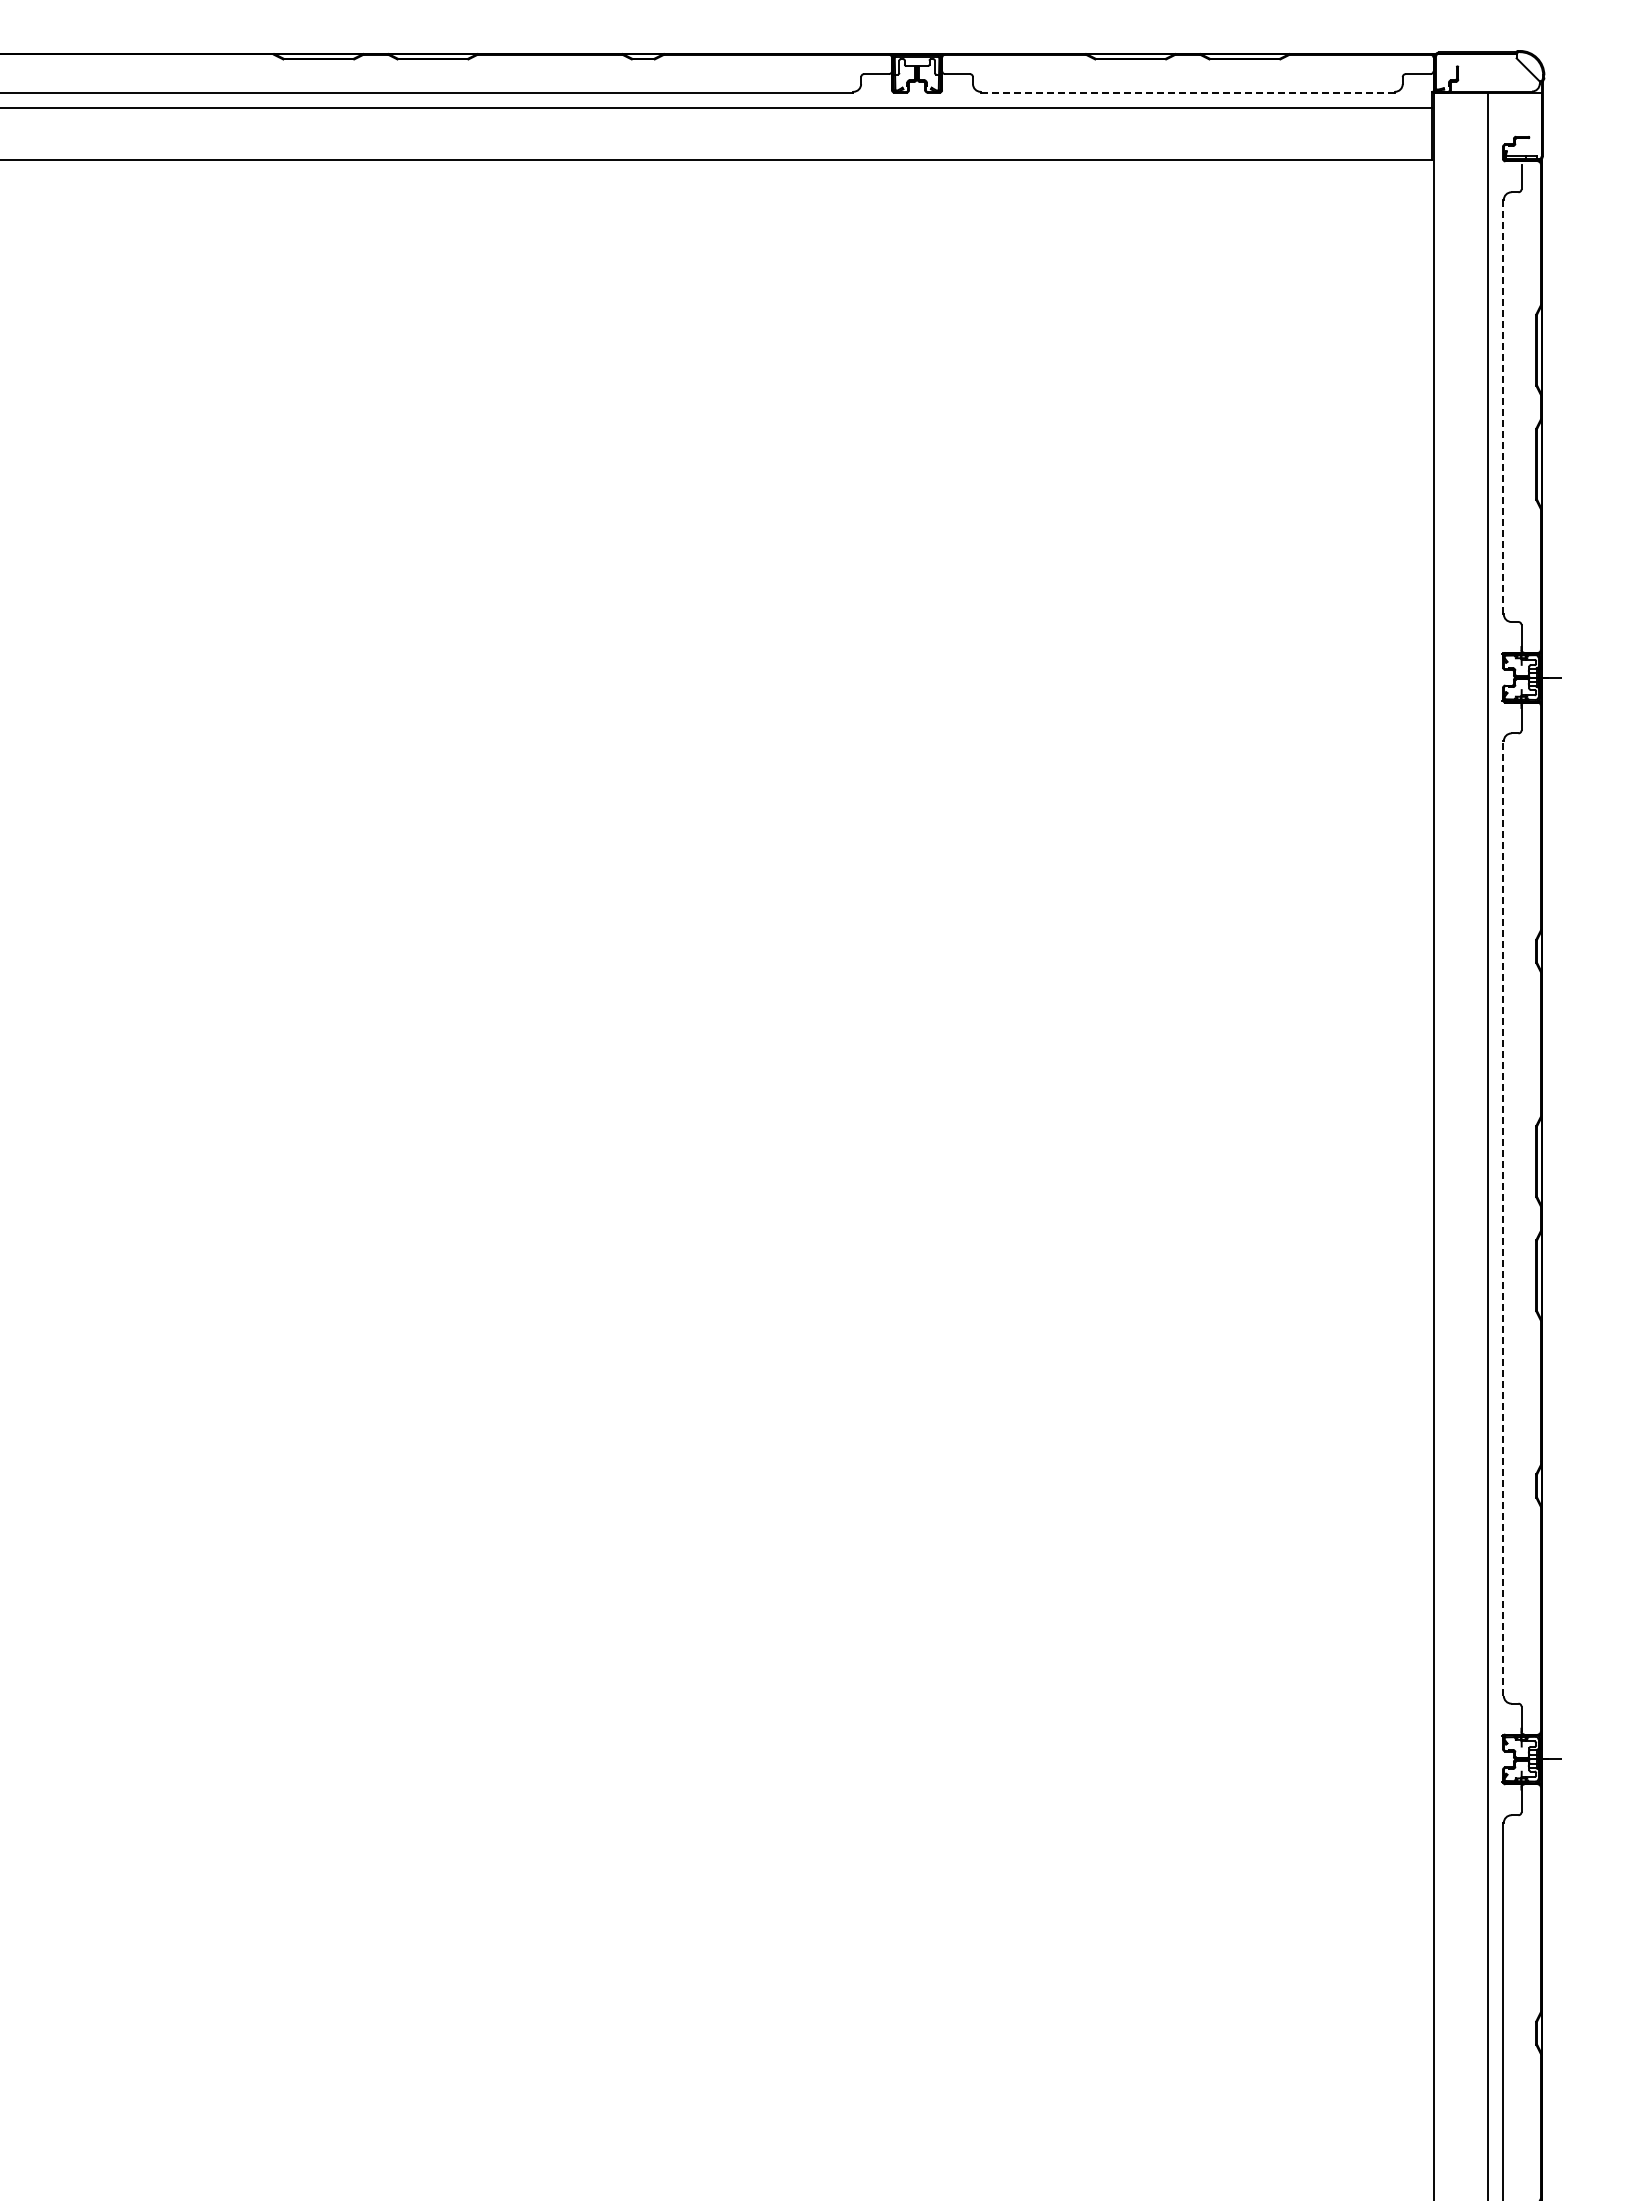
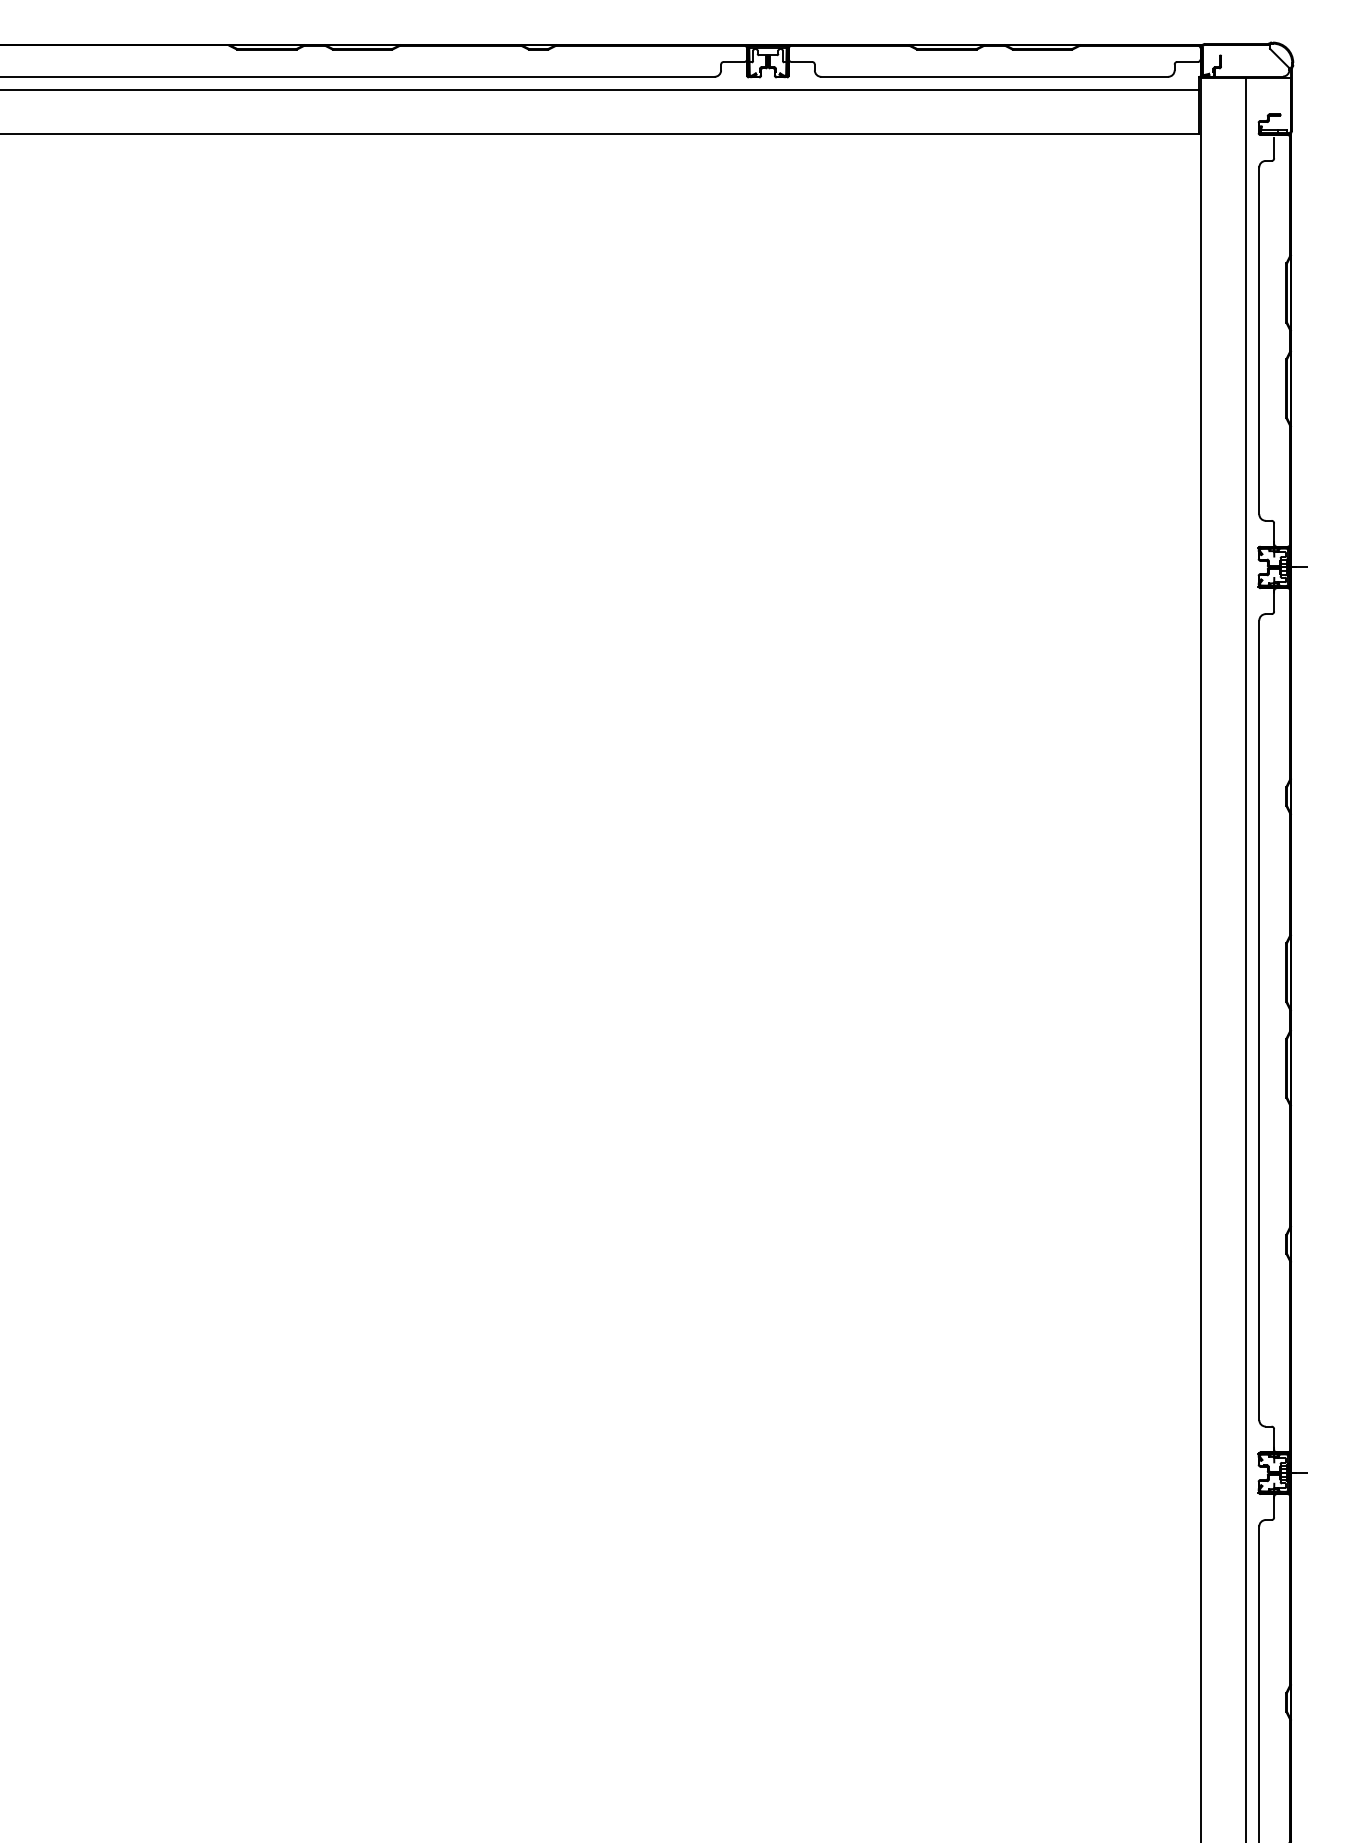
line: (1188, 92) -> (995, 77), dashed -> solid
line: (1503, 407) -> (1259, 341), dashed -> solid
line: (1503, 1218) -> (1259, 1020), dashed -> solid

